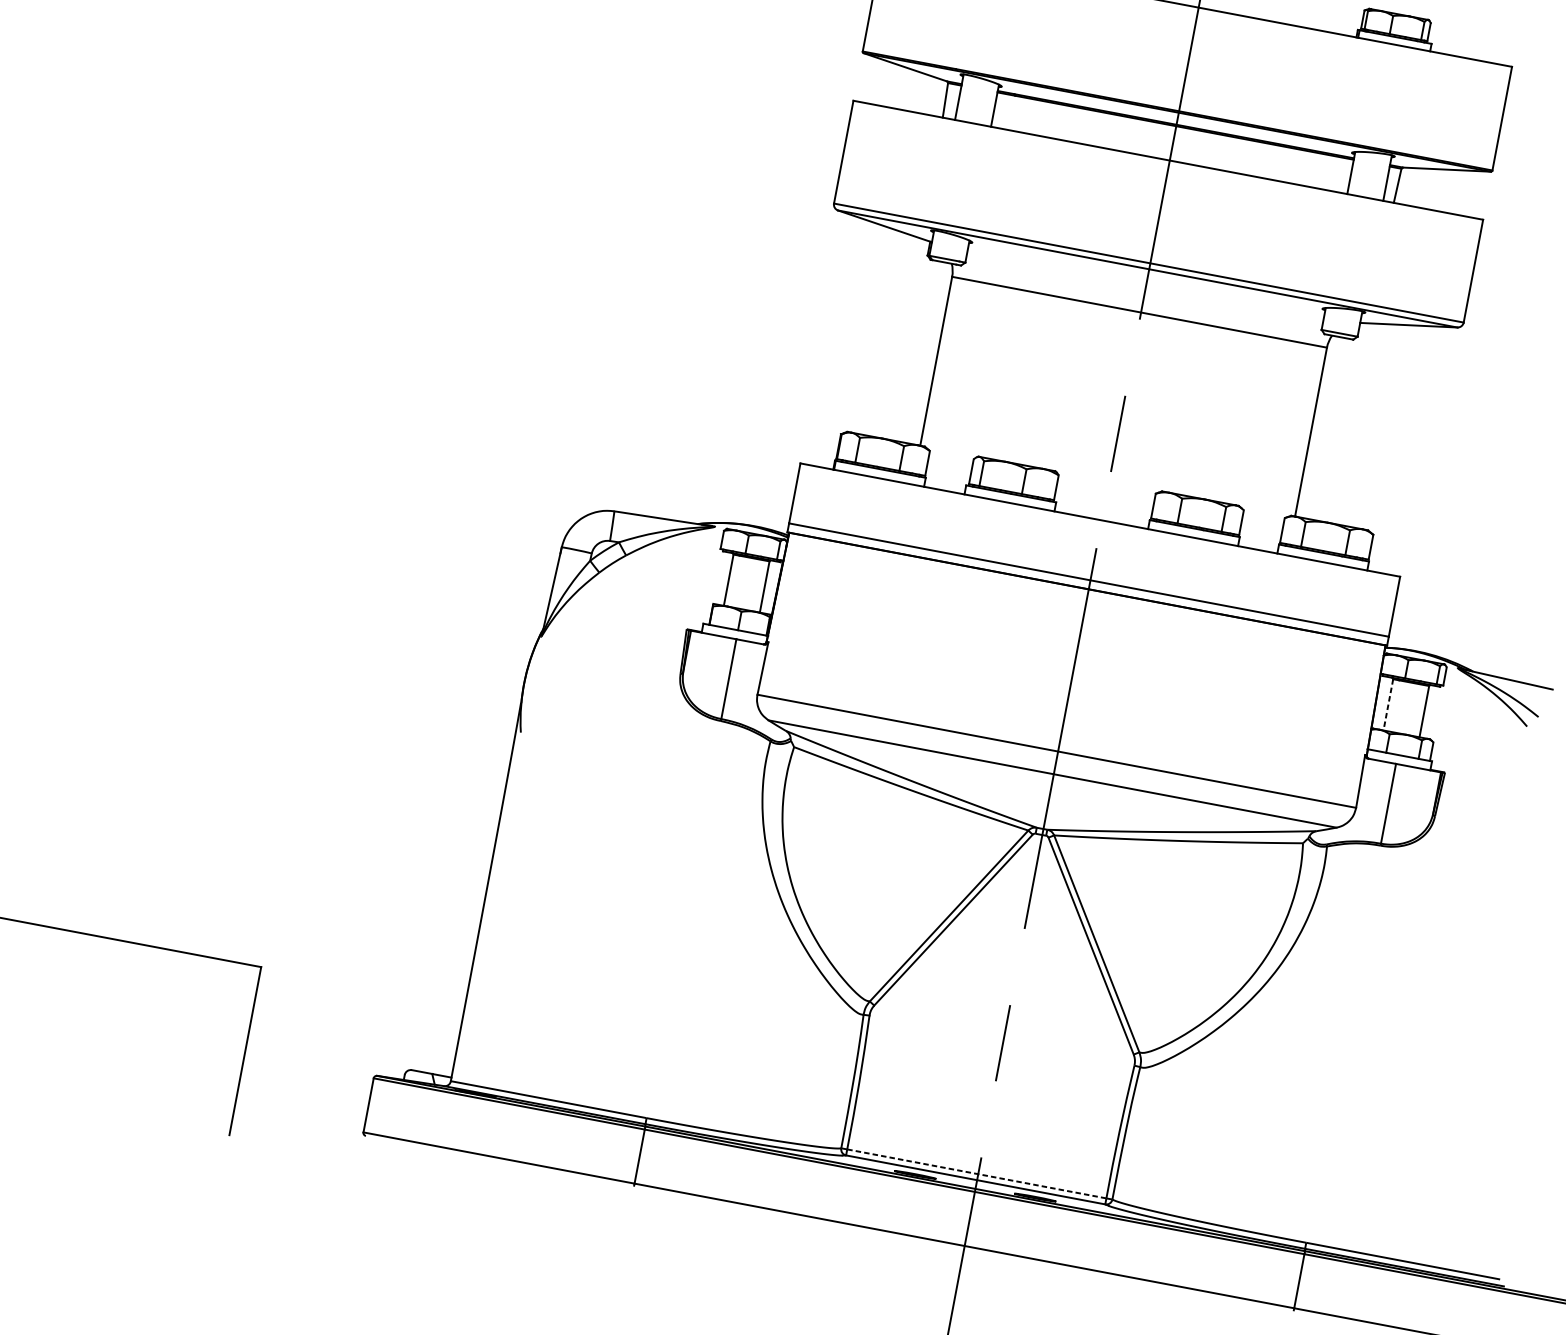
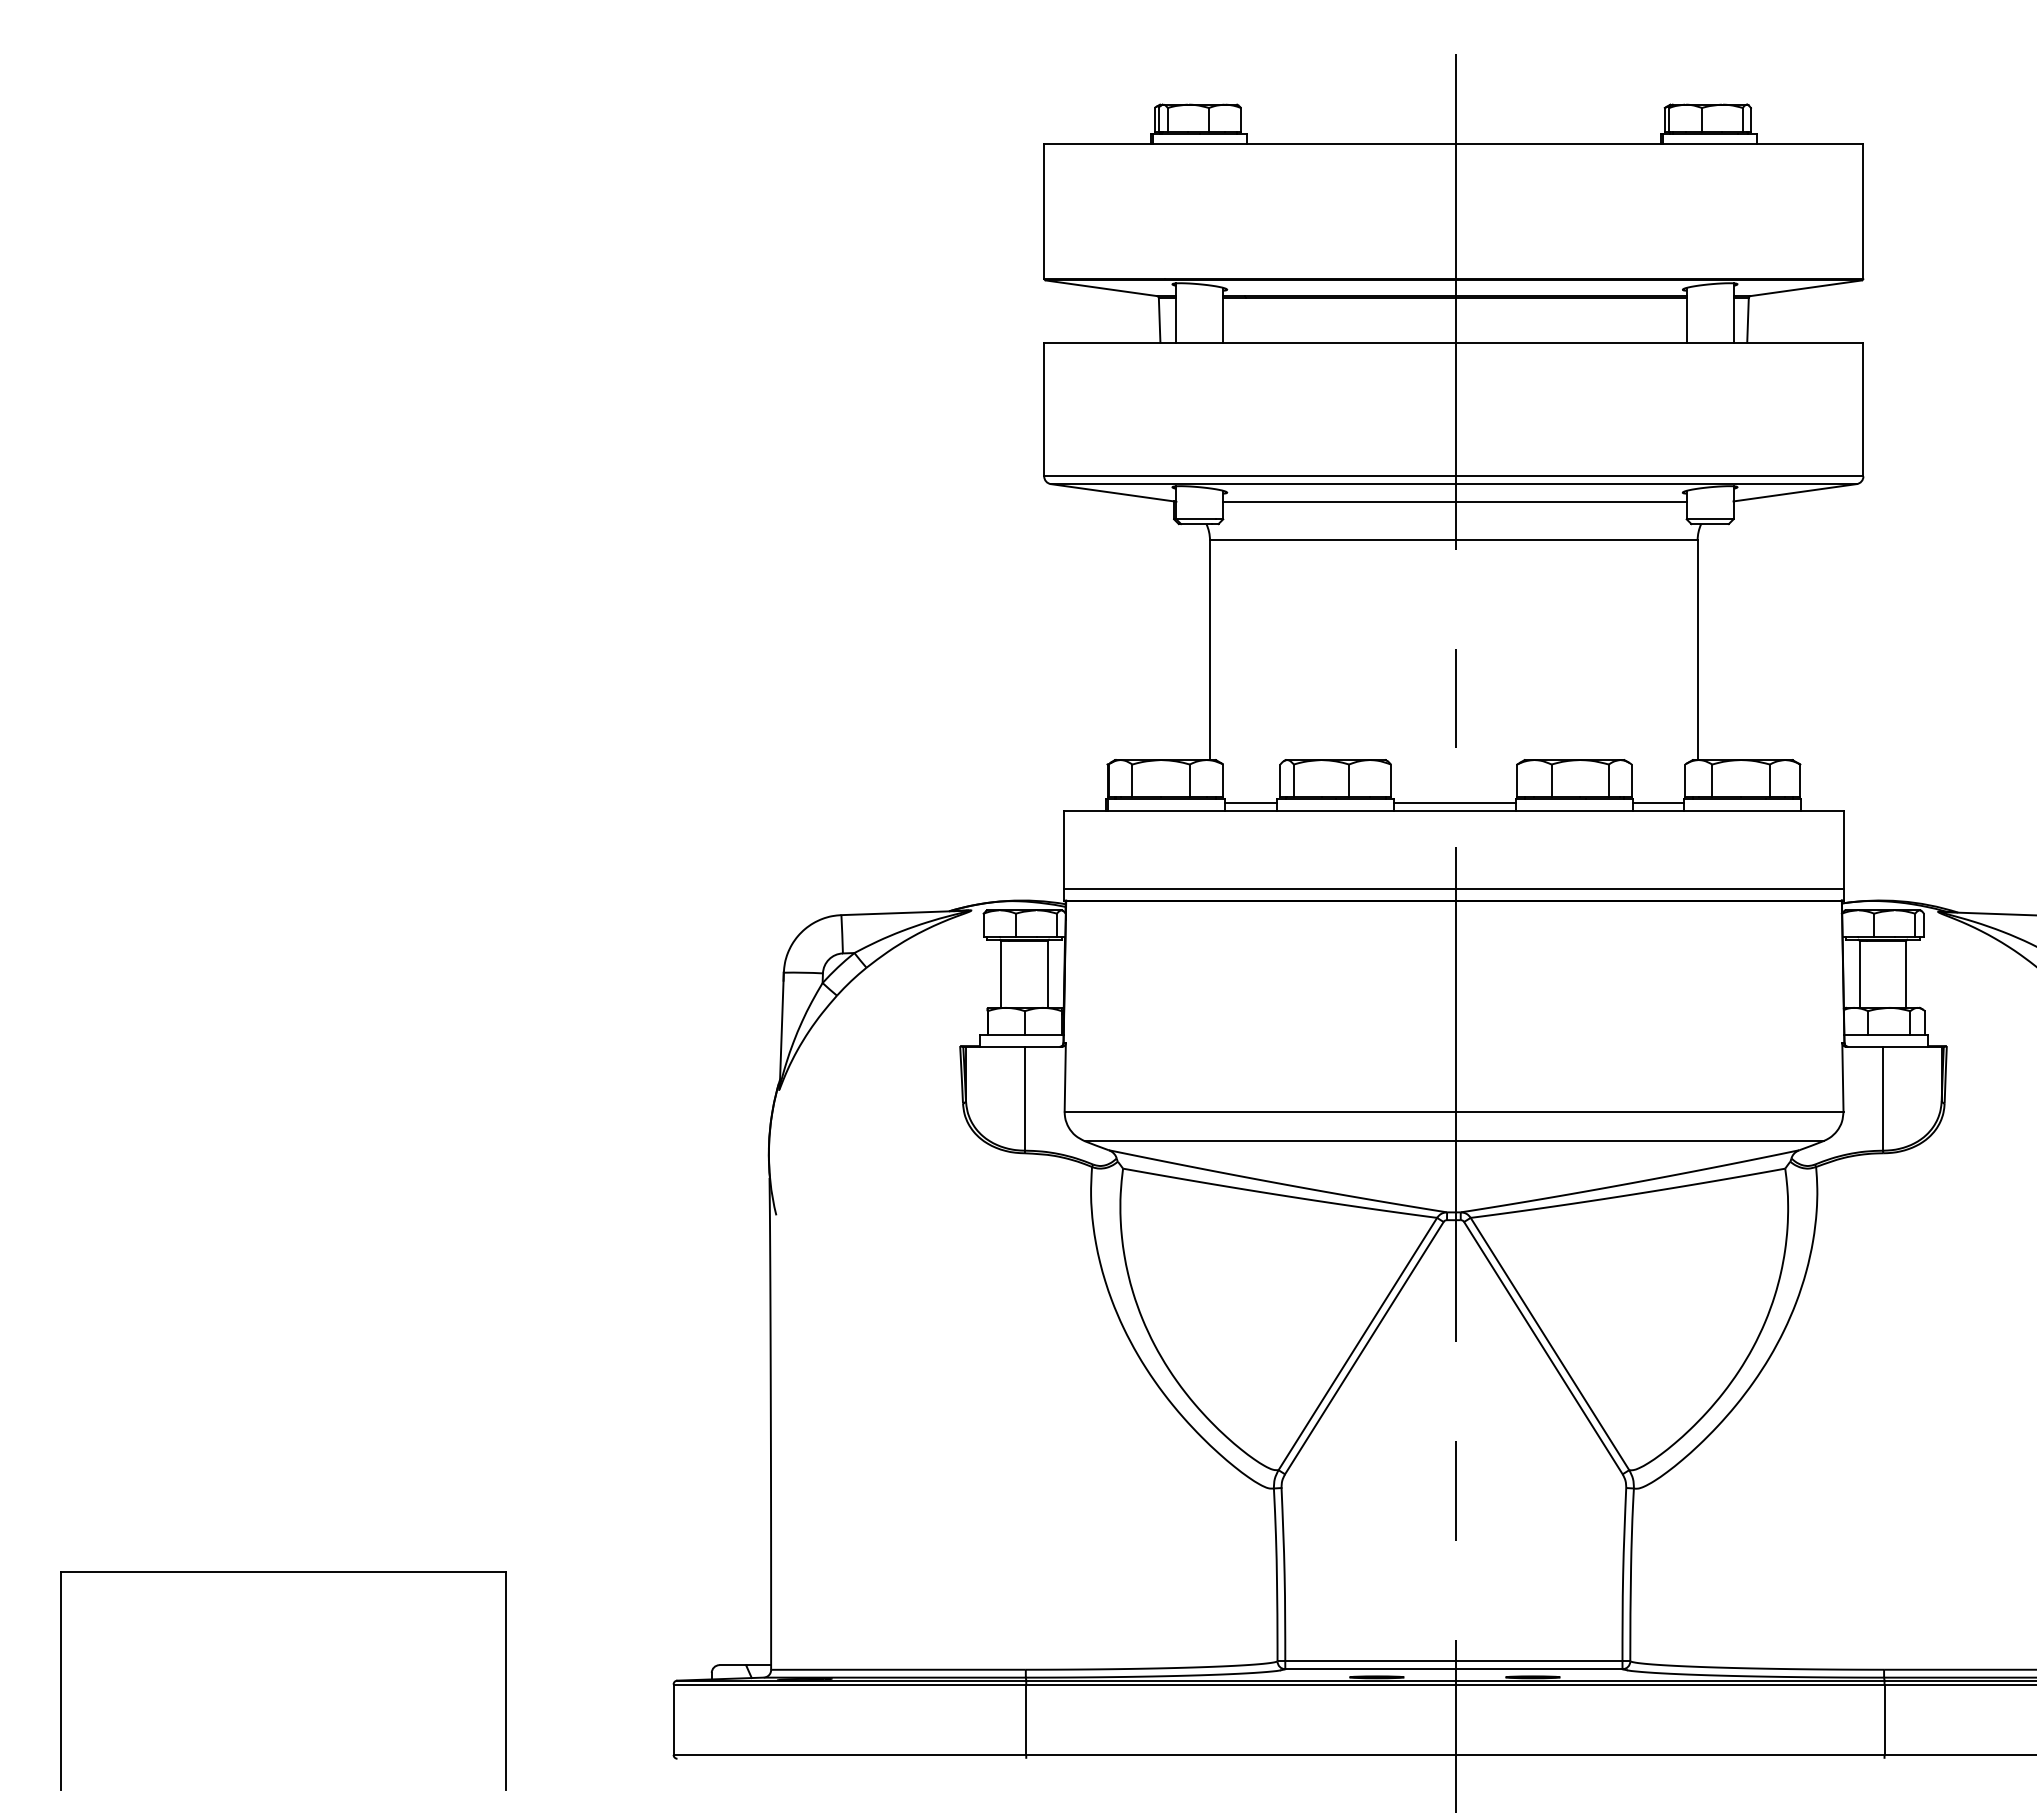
line: (1145, 282) -> (1454, 501), added
line: (945, 484) -> (1250, 802), added
line: (1102, 513) -> (1455, 802), added
line: (1258, 543) -> (1658, 802), added
line: (1388, 705) -> (1859, 975), dashed -> solid
line: (976, 1173) -> (1453, 1661), dashed -> solid

